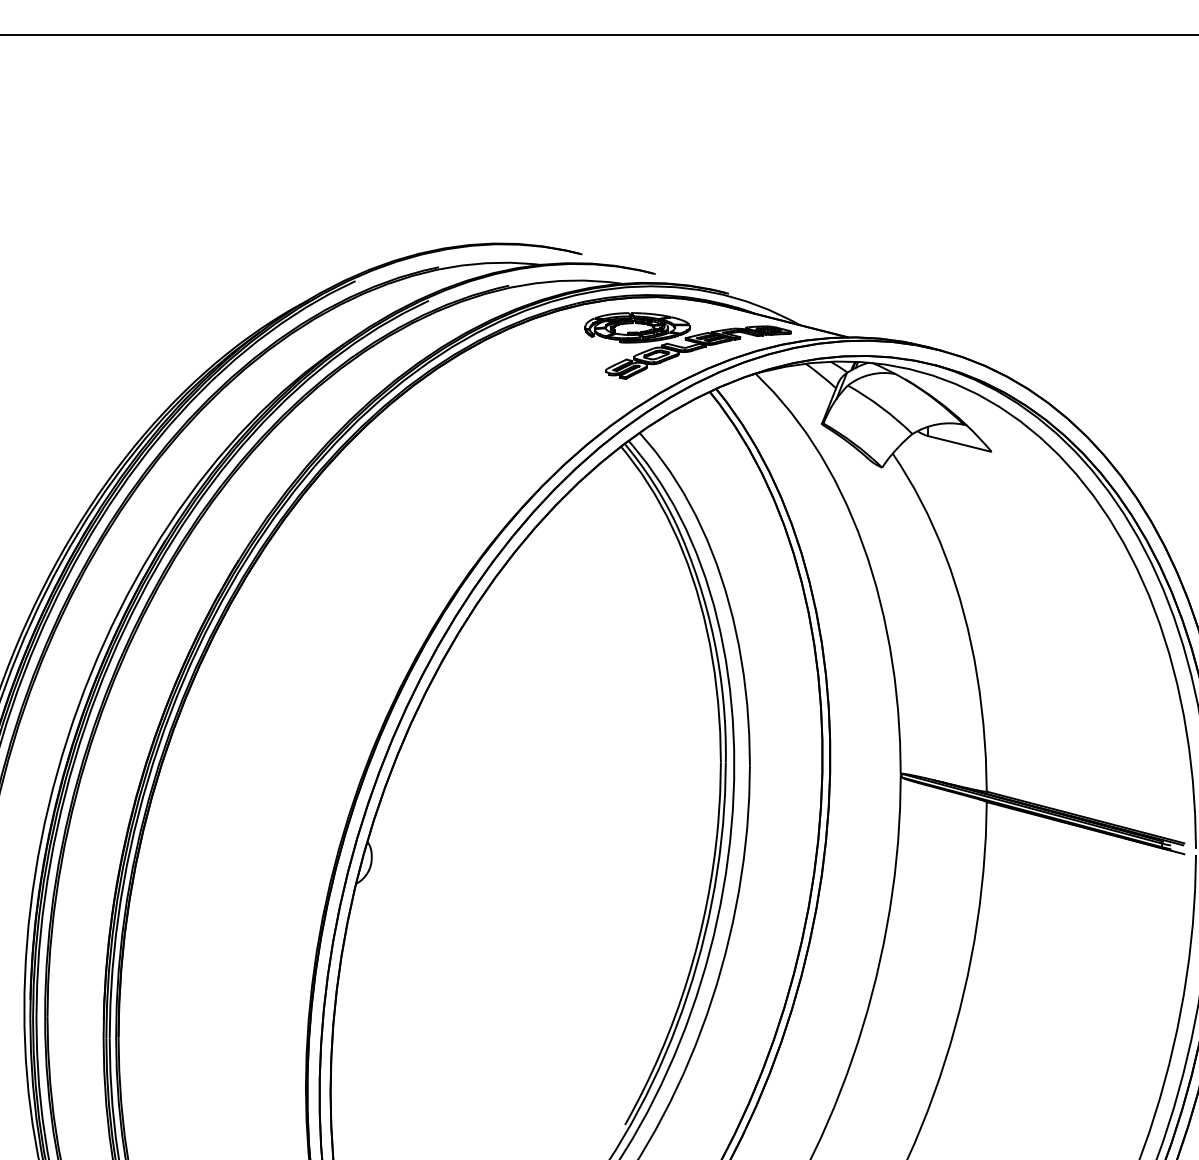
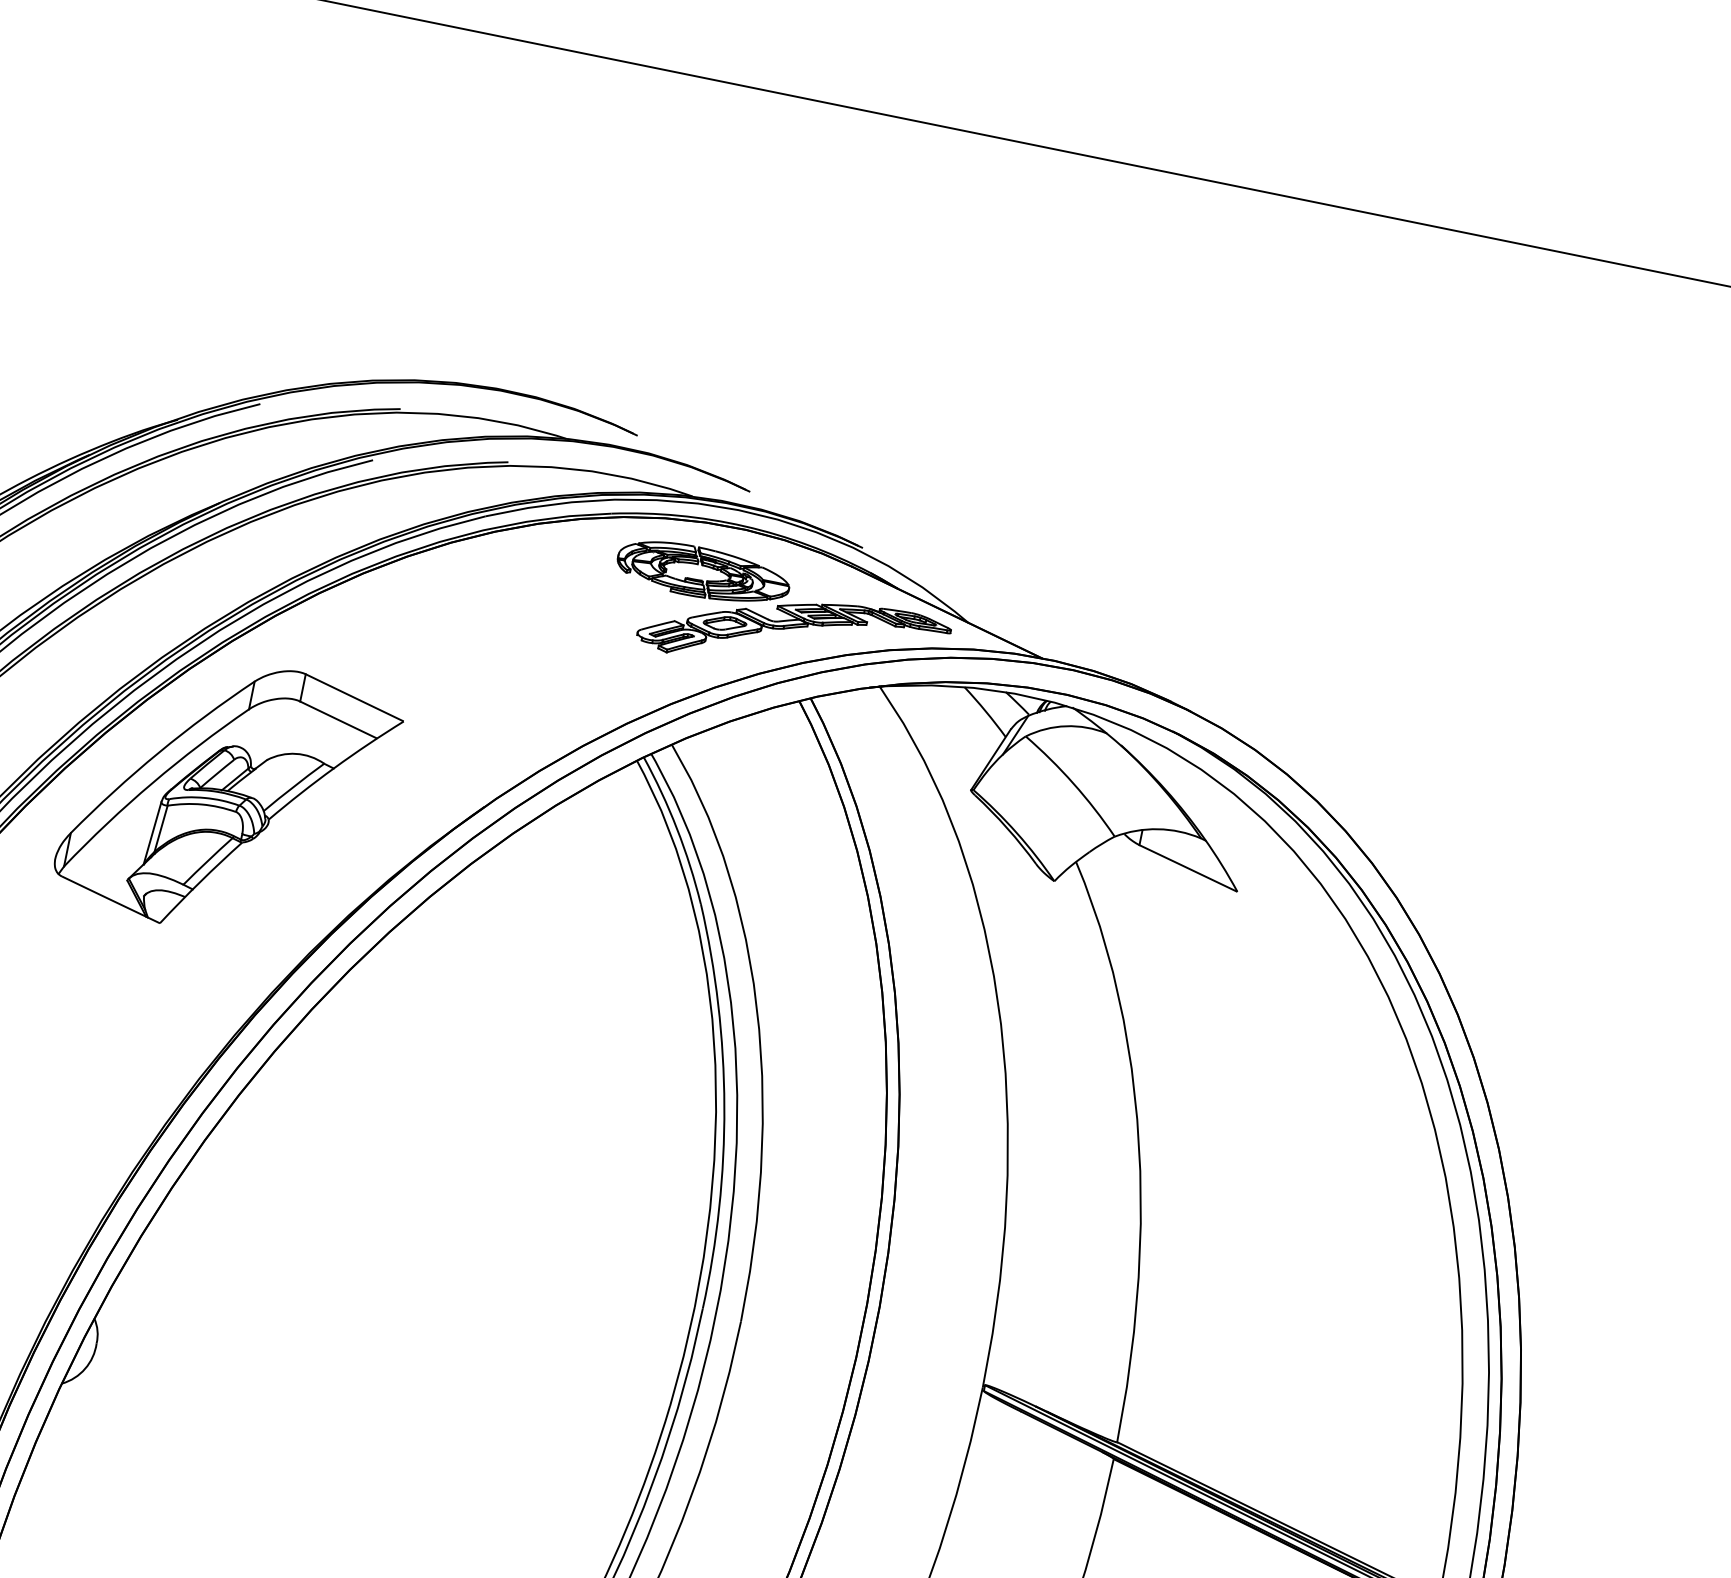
part: (383, 517) -> (227, 797), added

